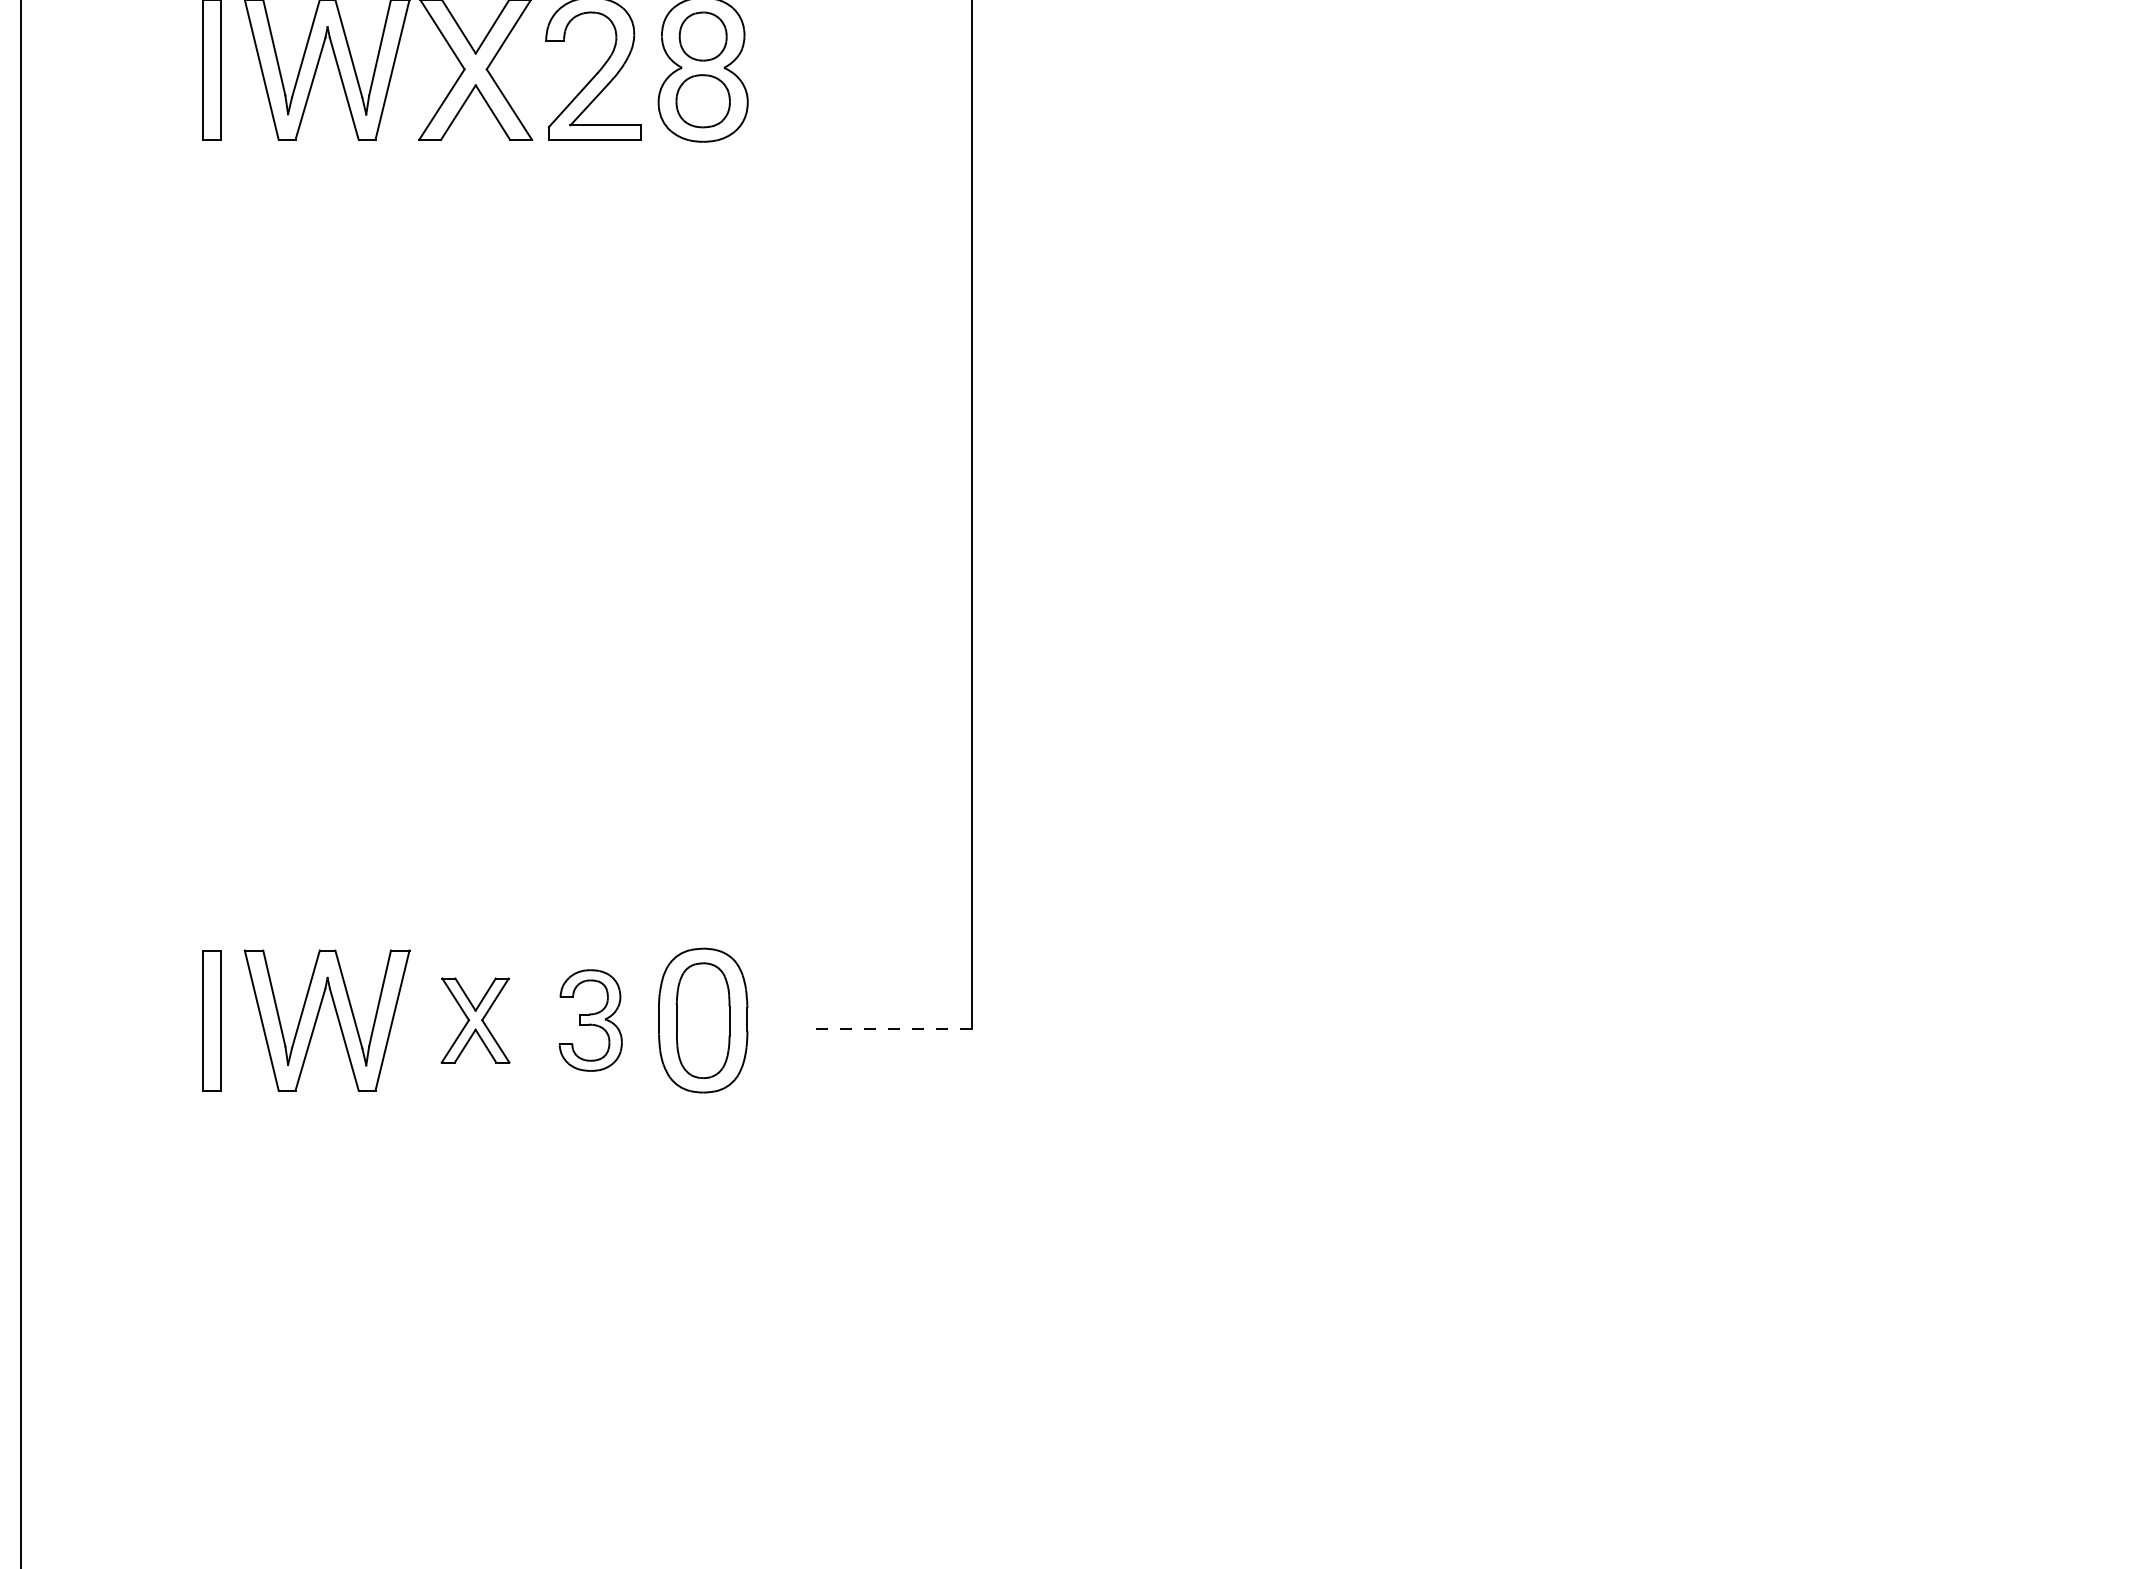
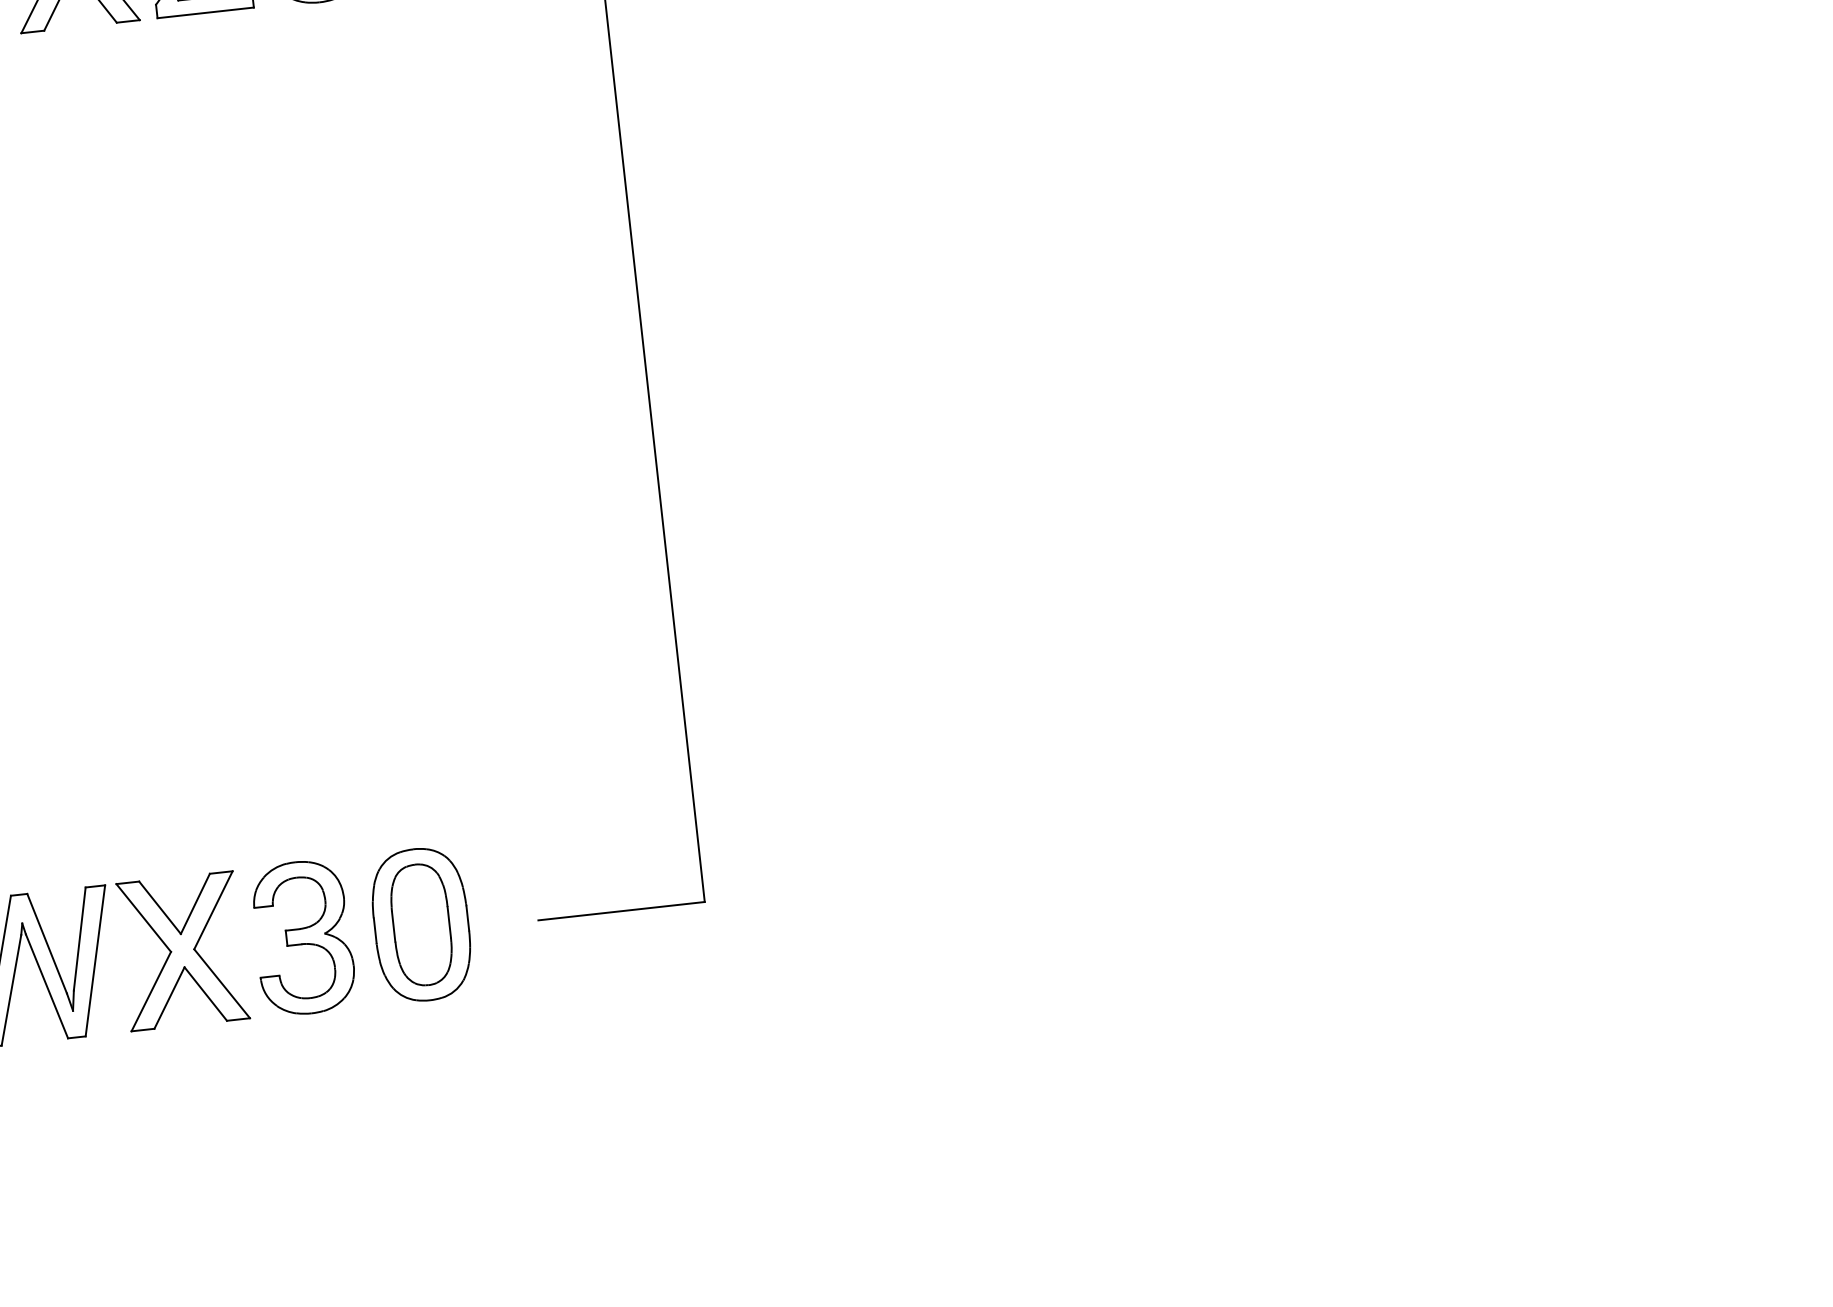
part: (475, 1020) -> (182, 951), size x1.67
part: (590, 1020) -> (303, 937), size x1.43
line: (892, 1028) -> (621, 911), dashed -> solid

